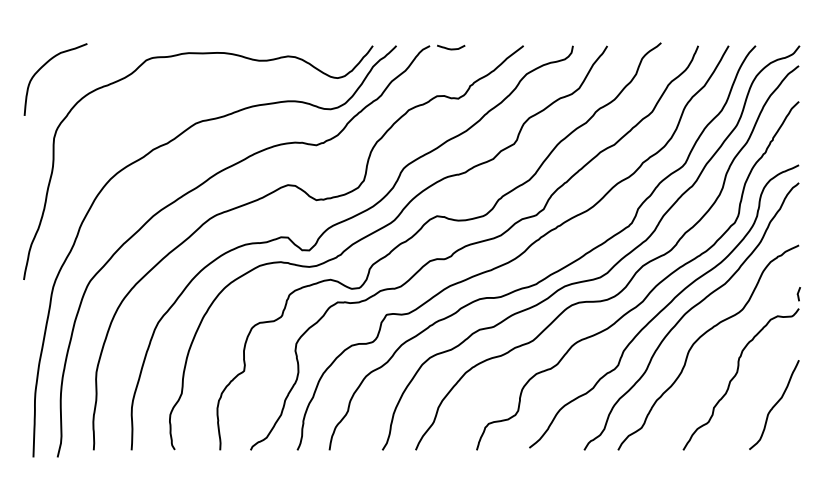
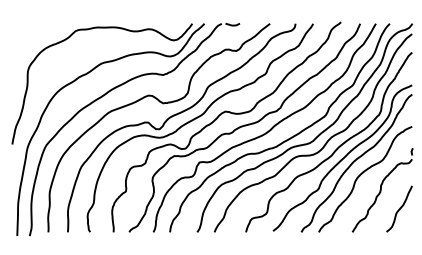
curve: (45, 66) -> (23, 34), removed

